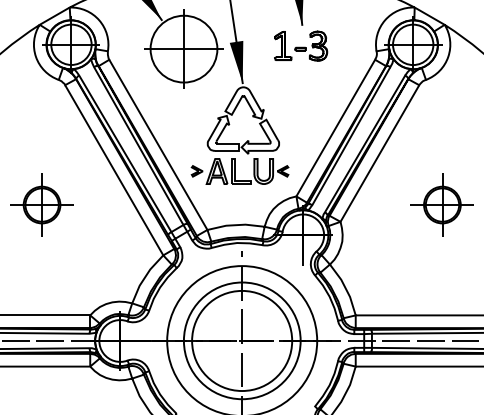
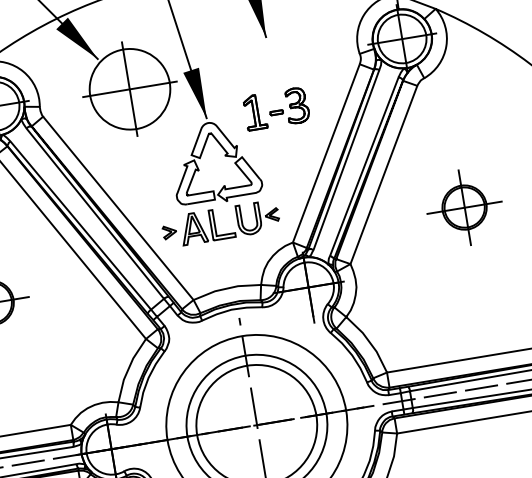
part: (301, 45) -> (276, 108), moved
part: (441, 204) -> (463, 207), moved

